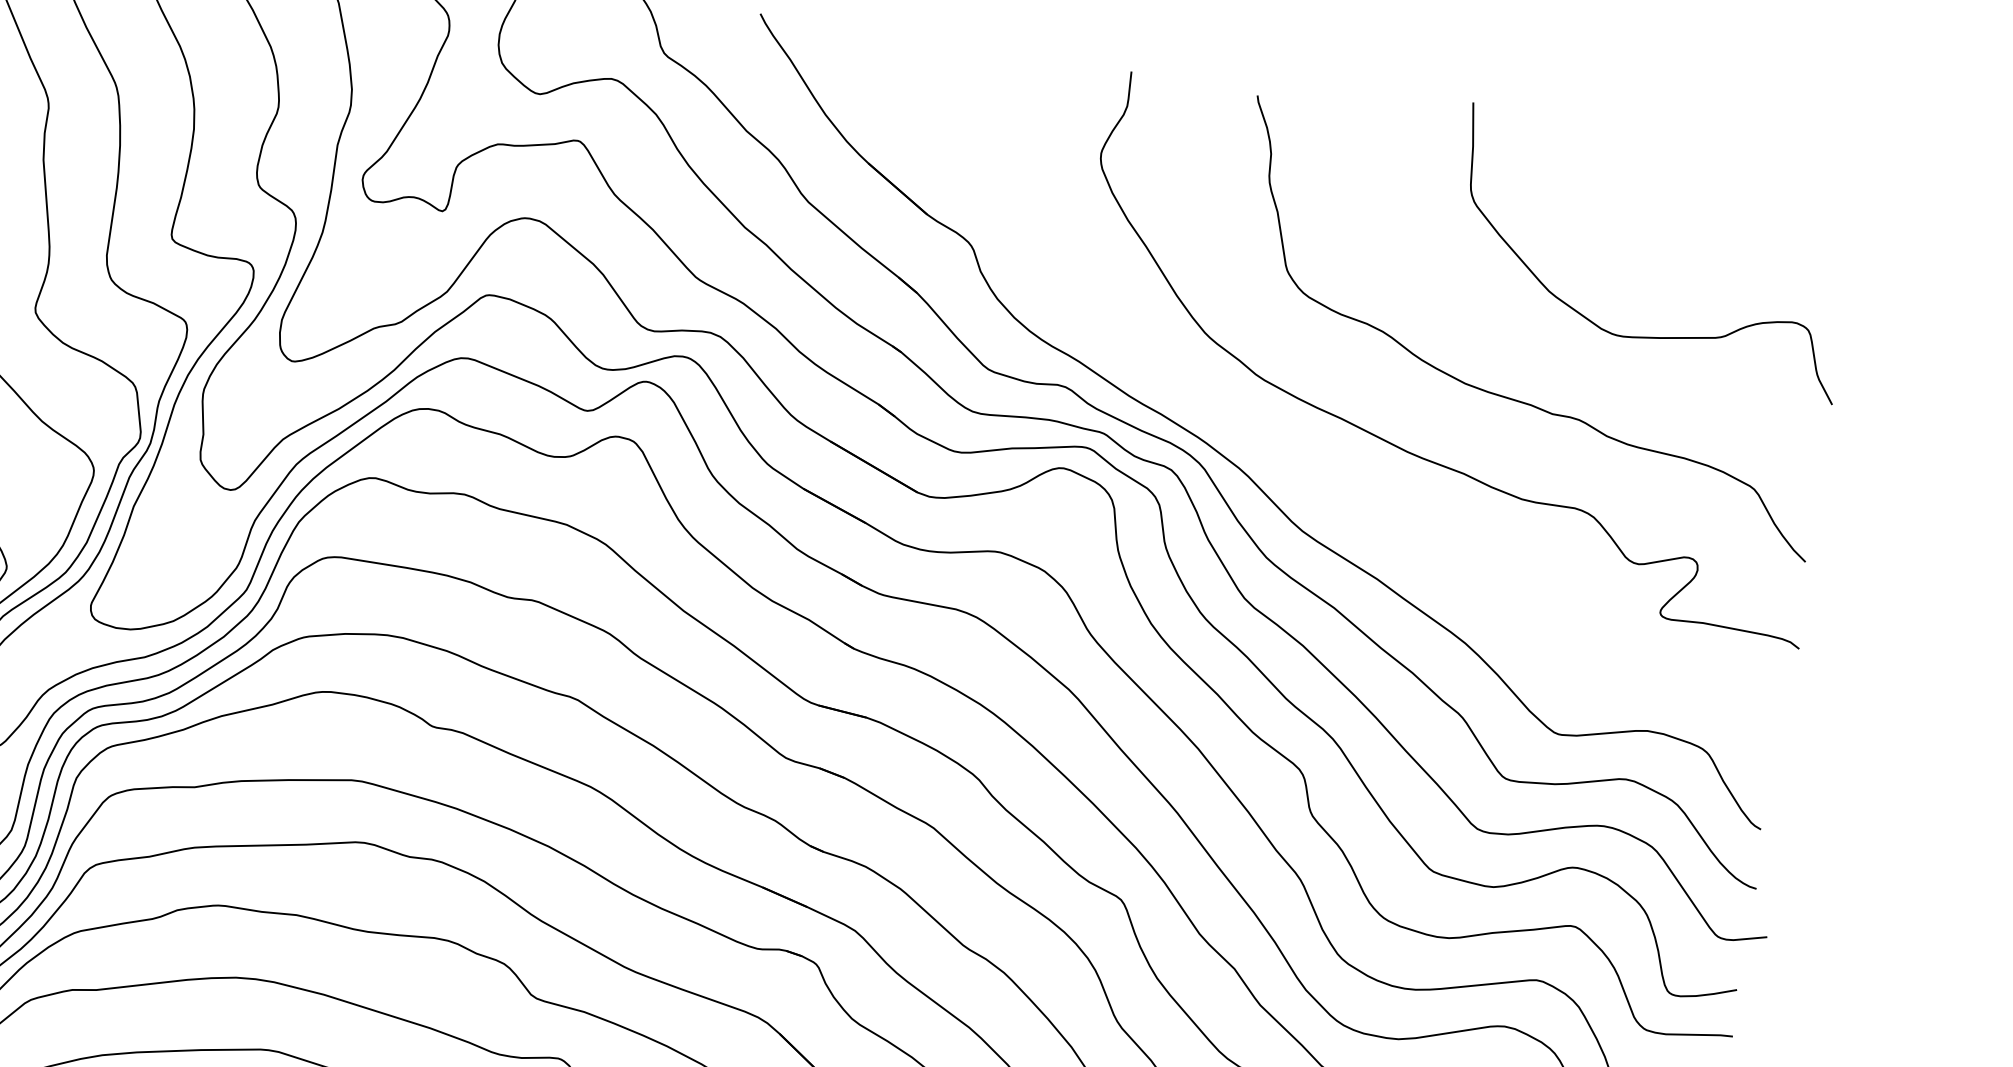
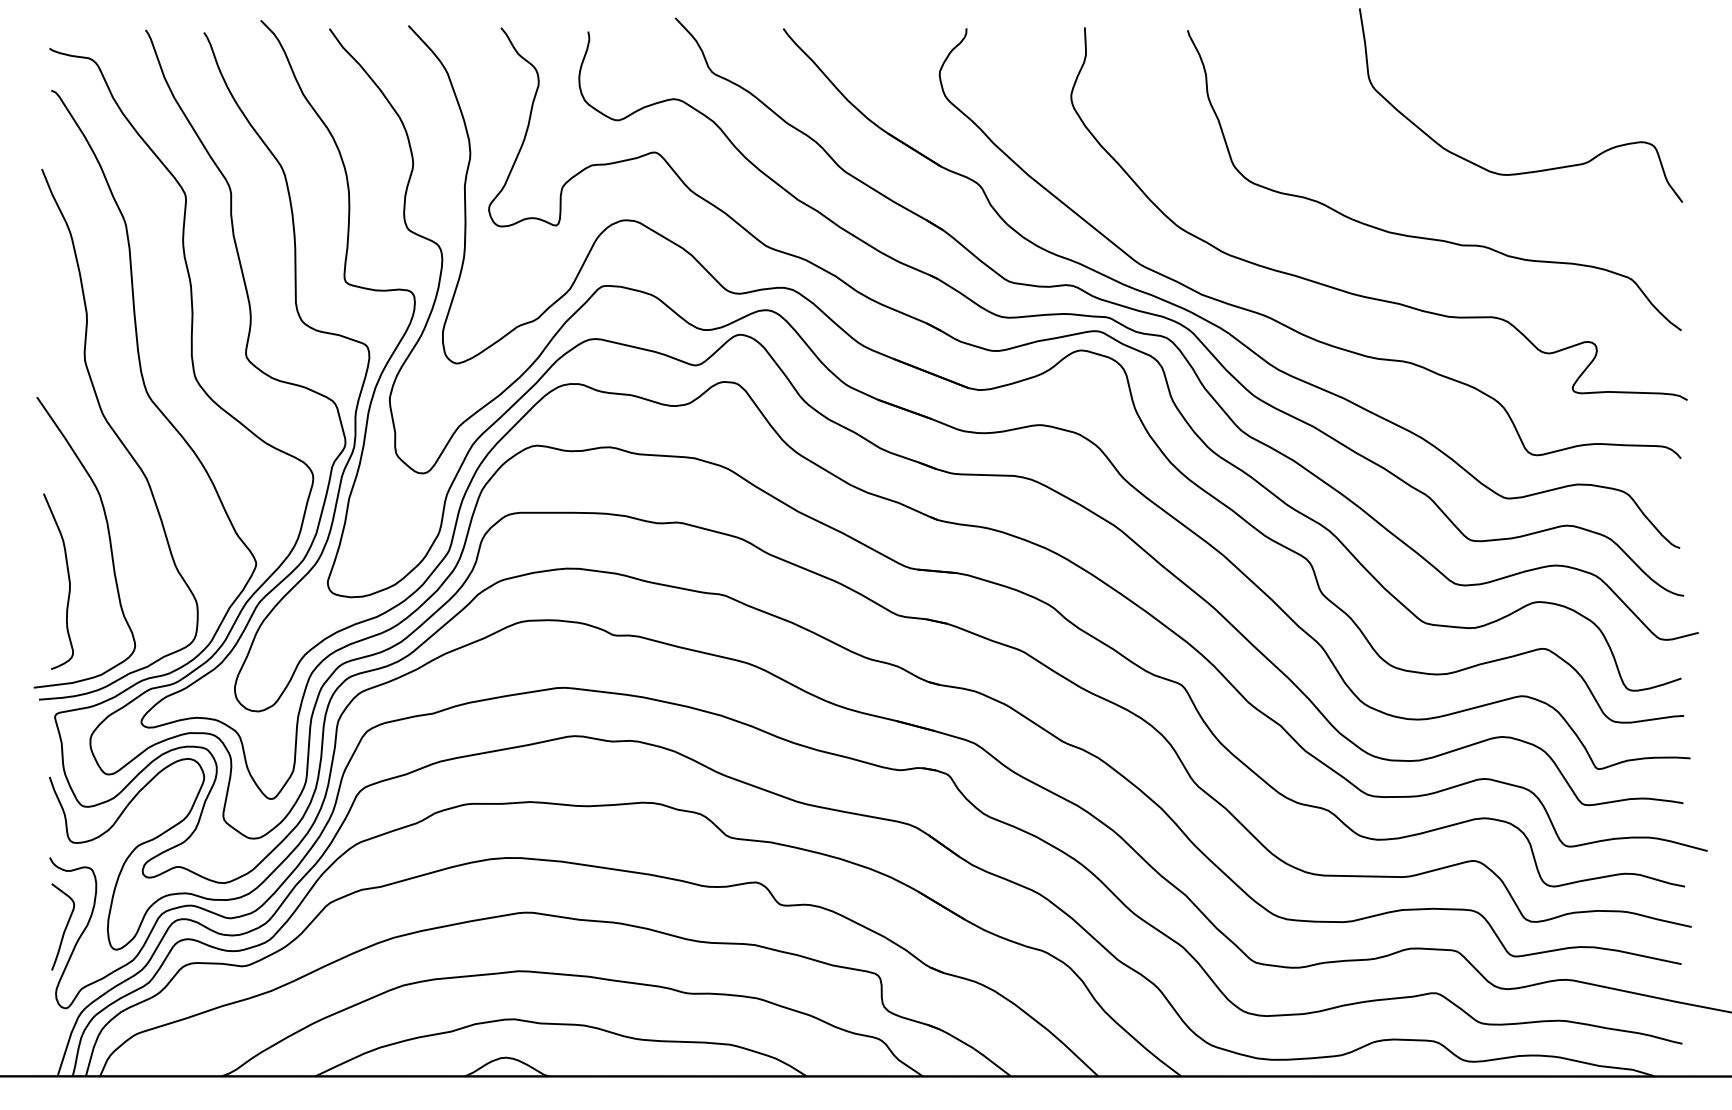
curve: (1303, 465) -> (1271, 317), added

